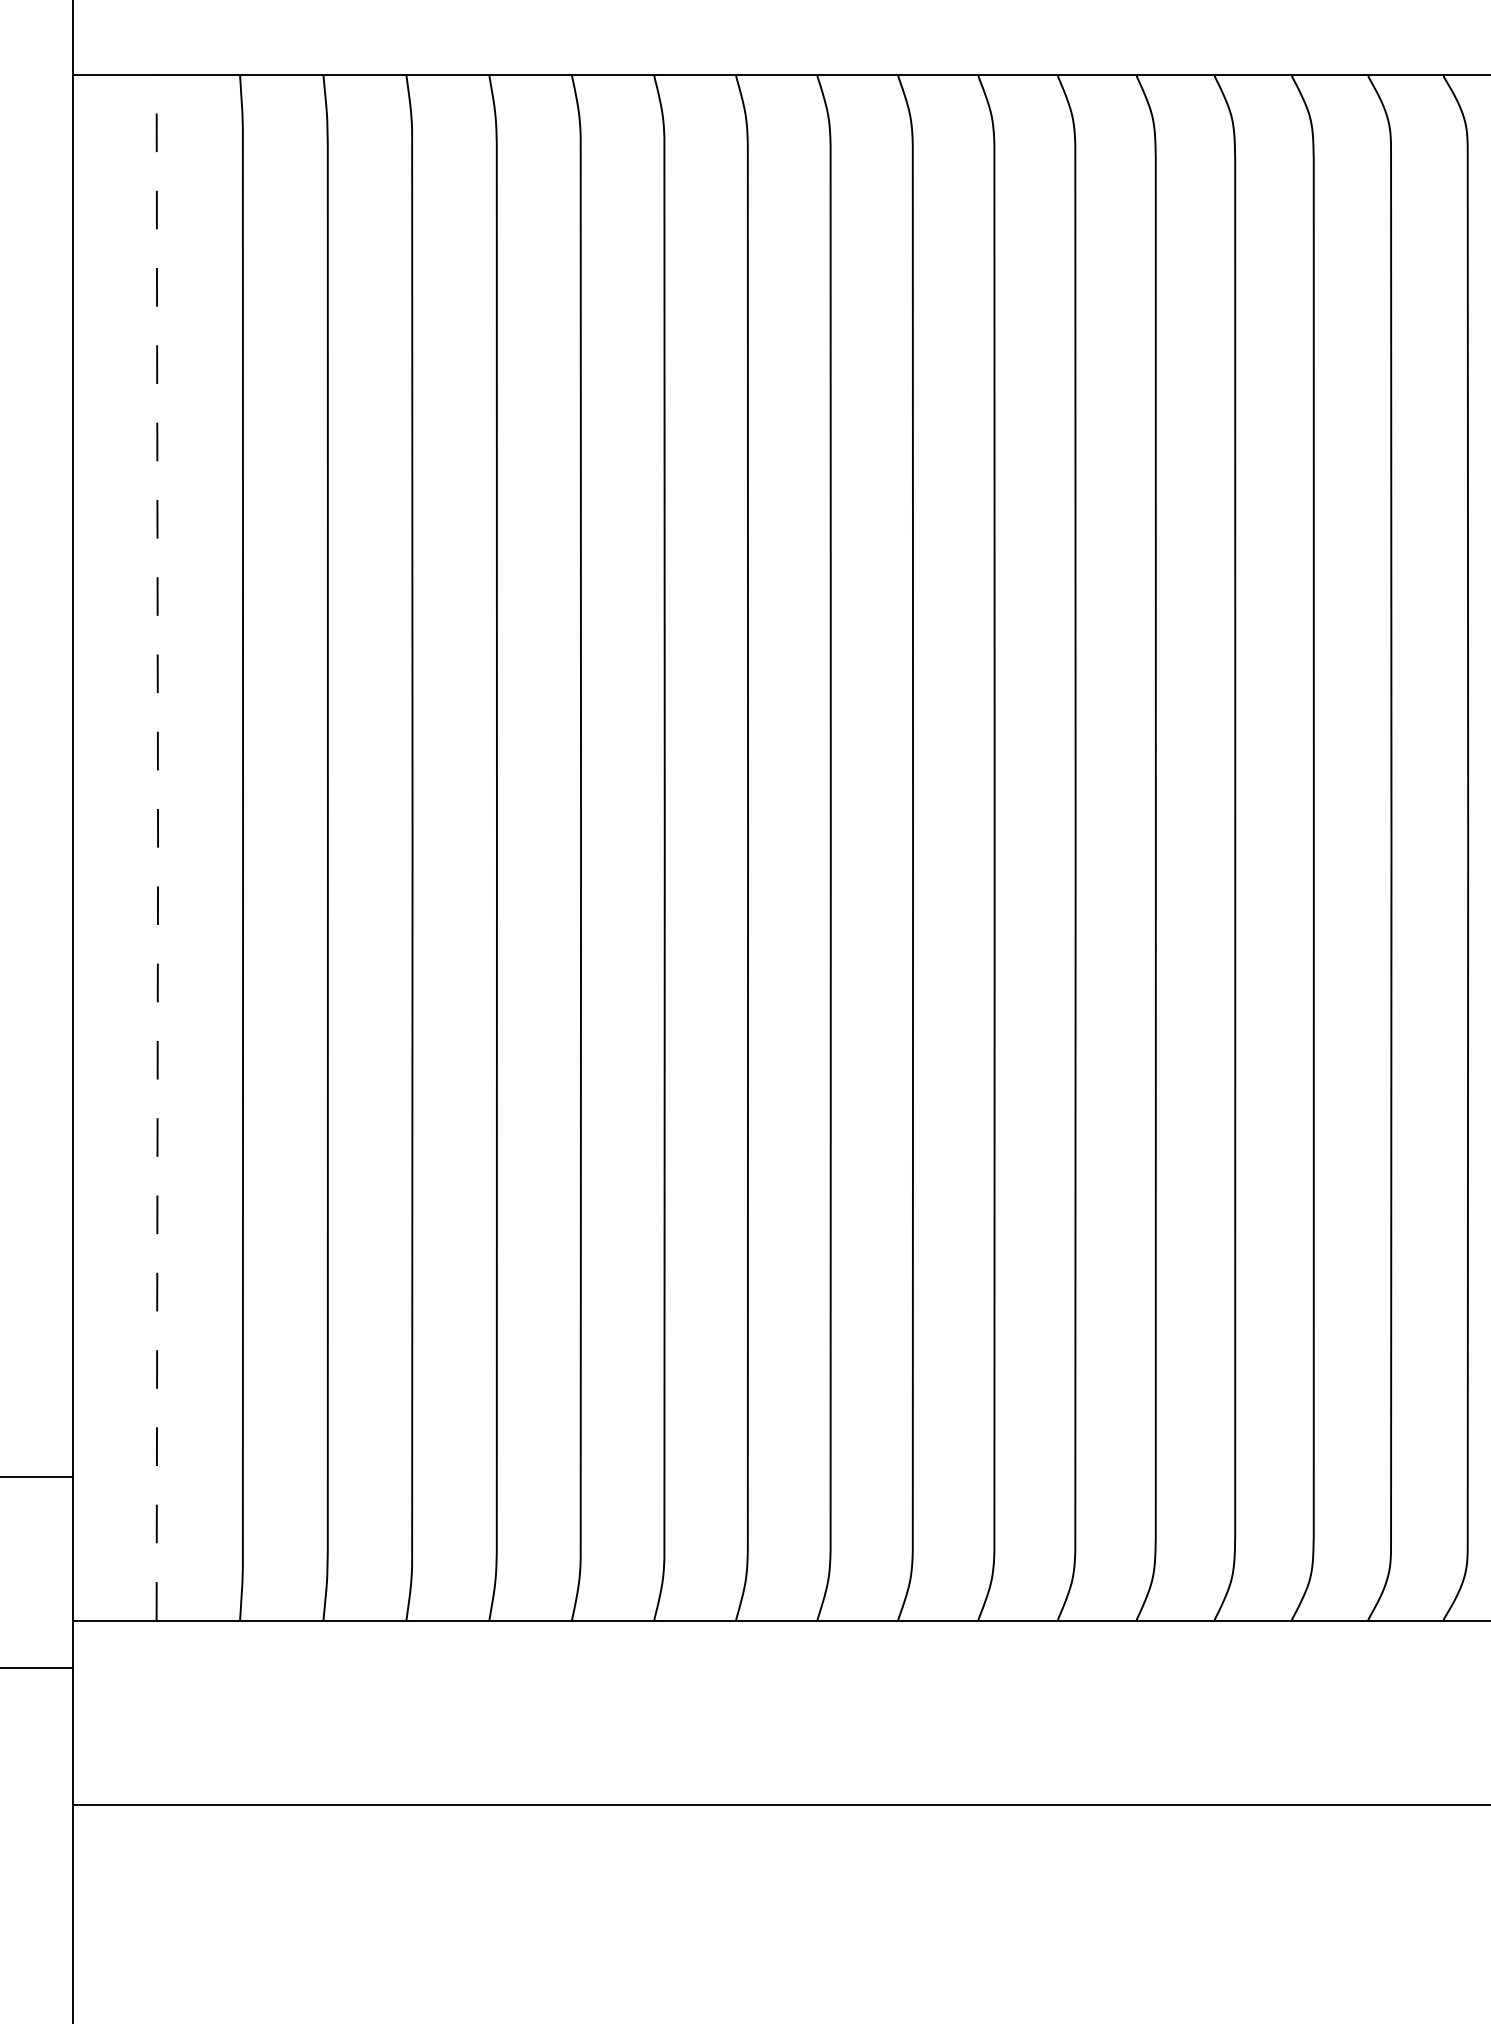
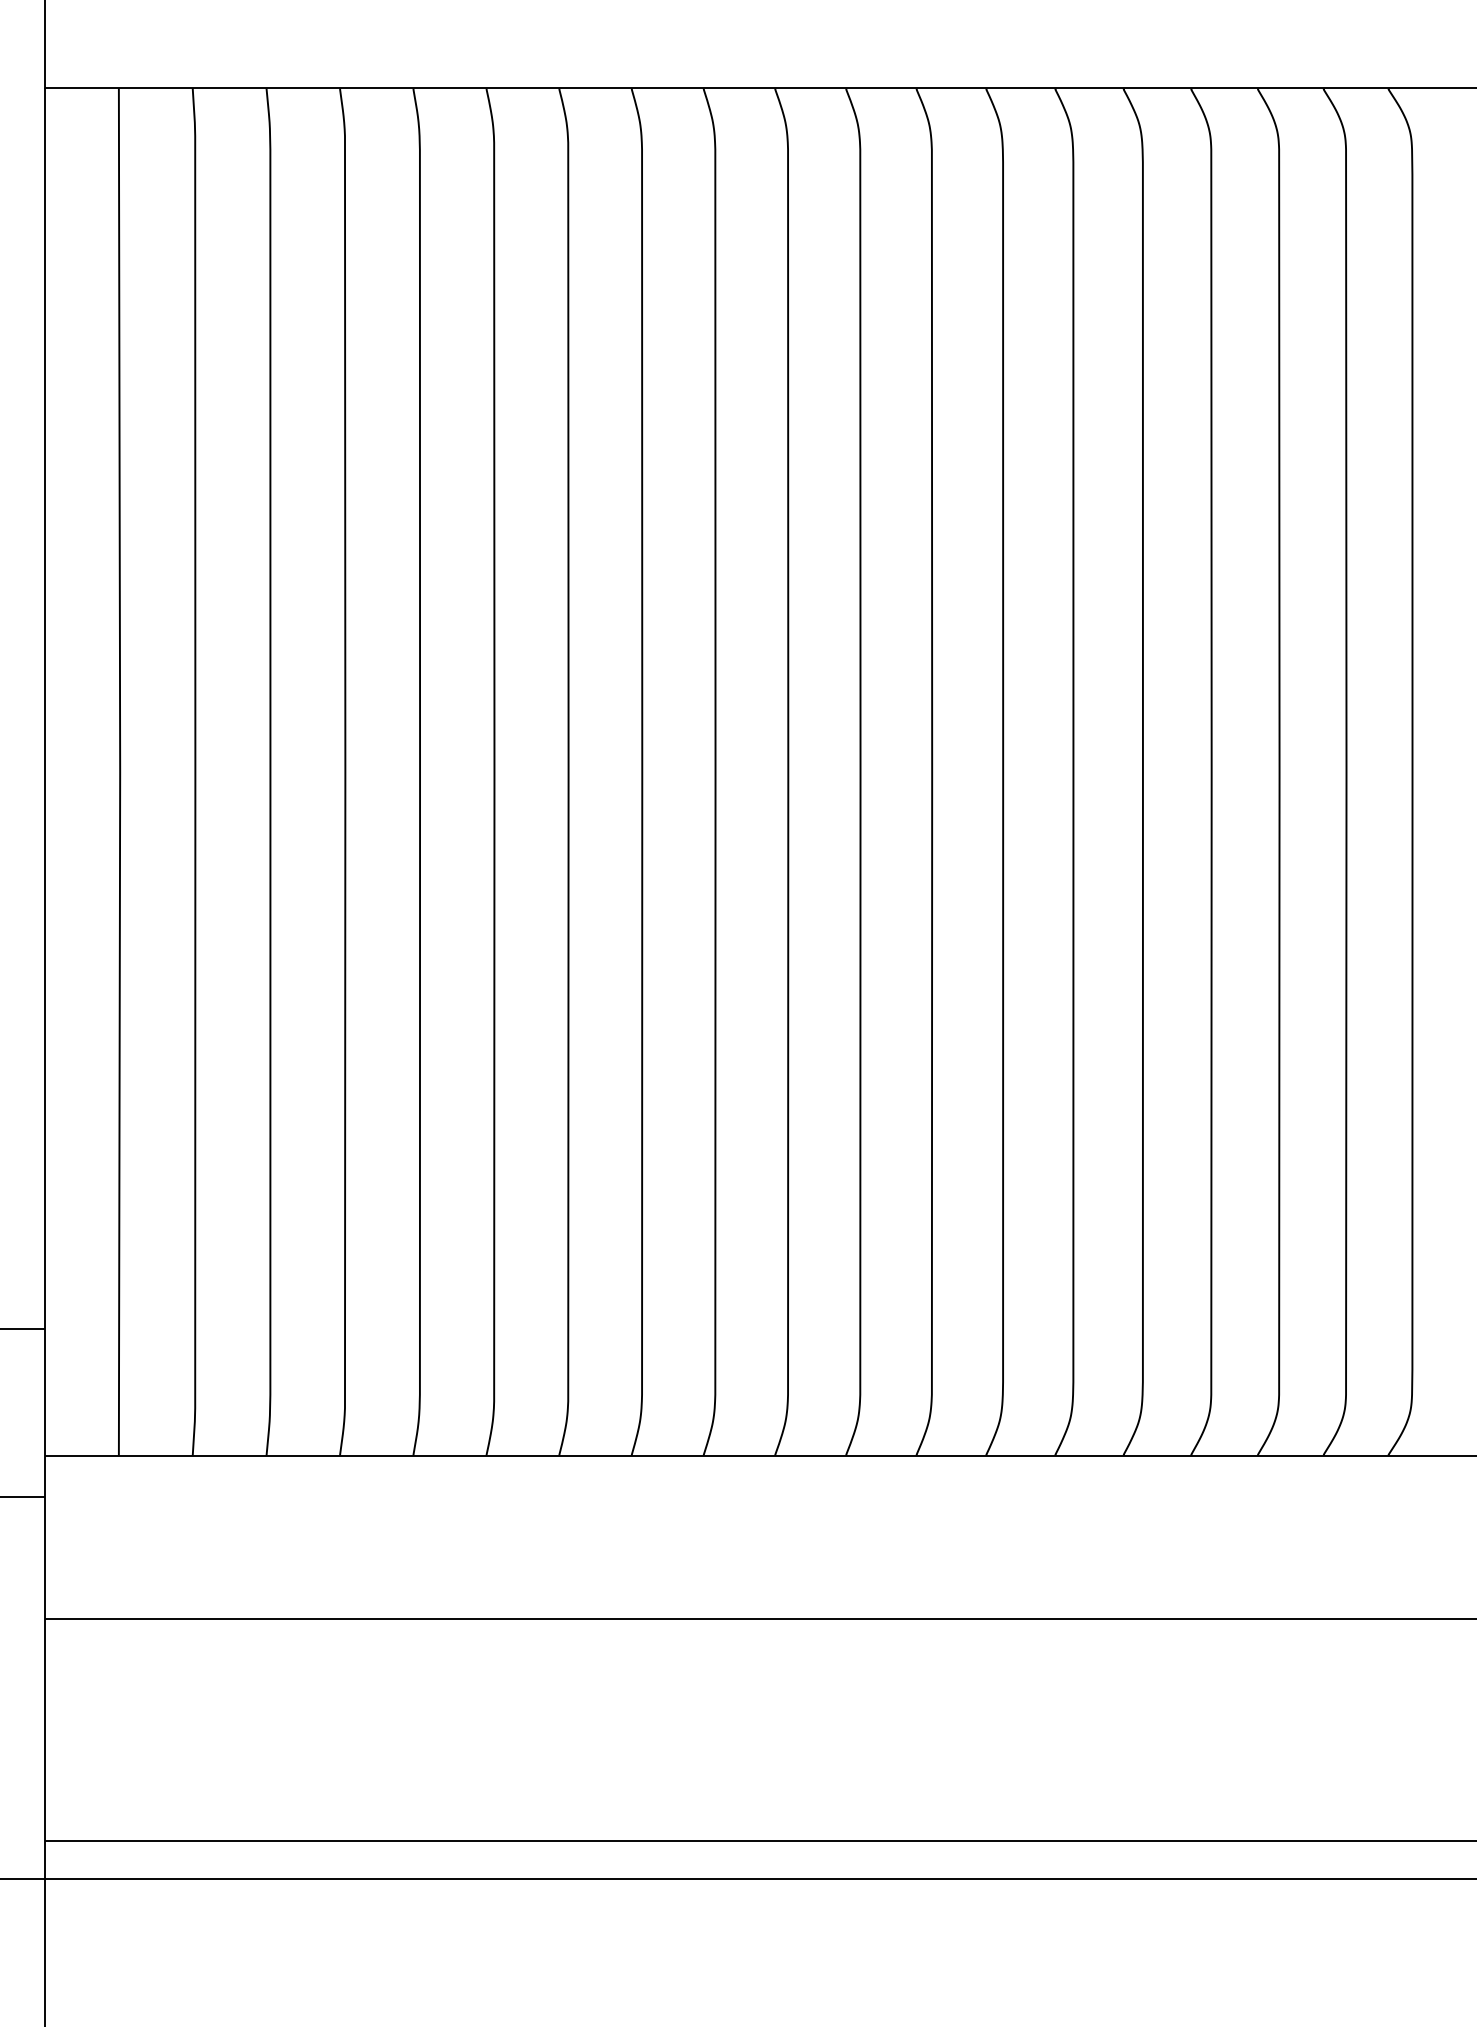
line: (158, 848) -> (120, 772), dashed -> solid

